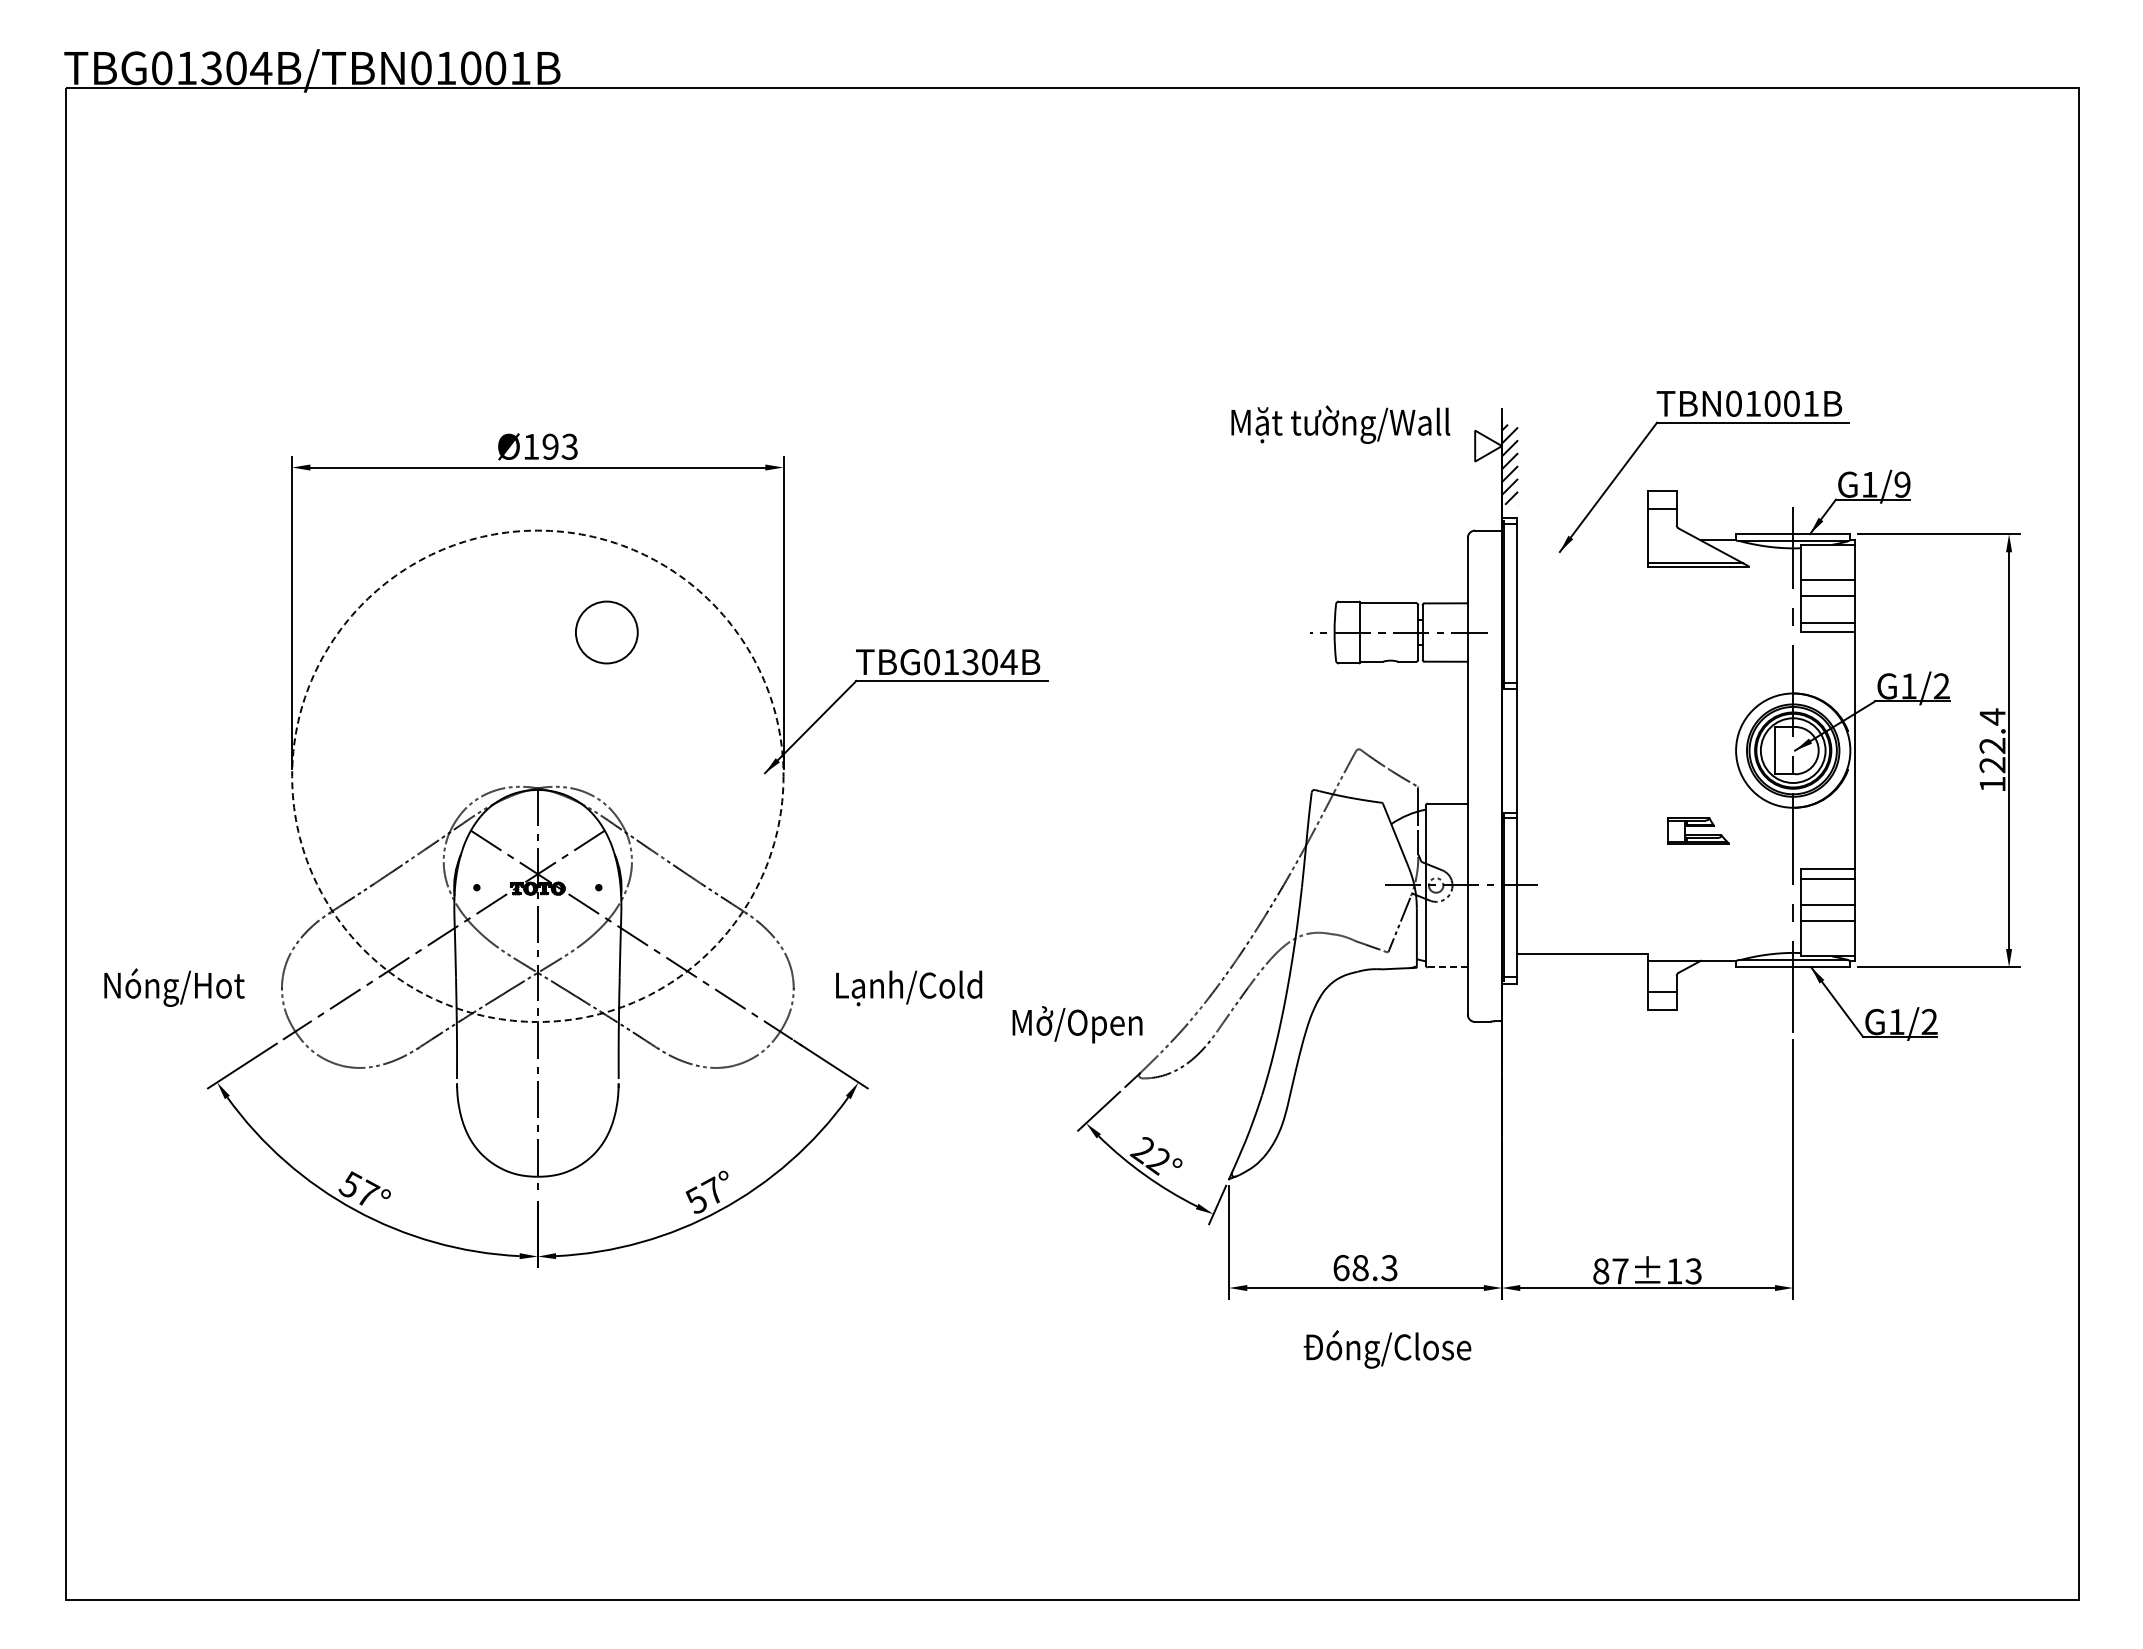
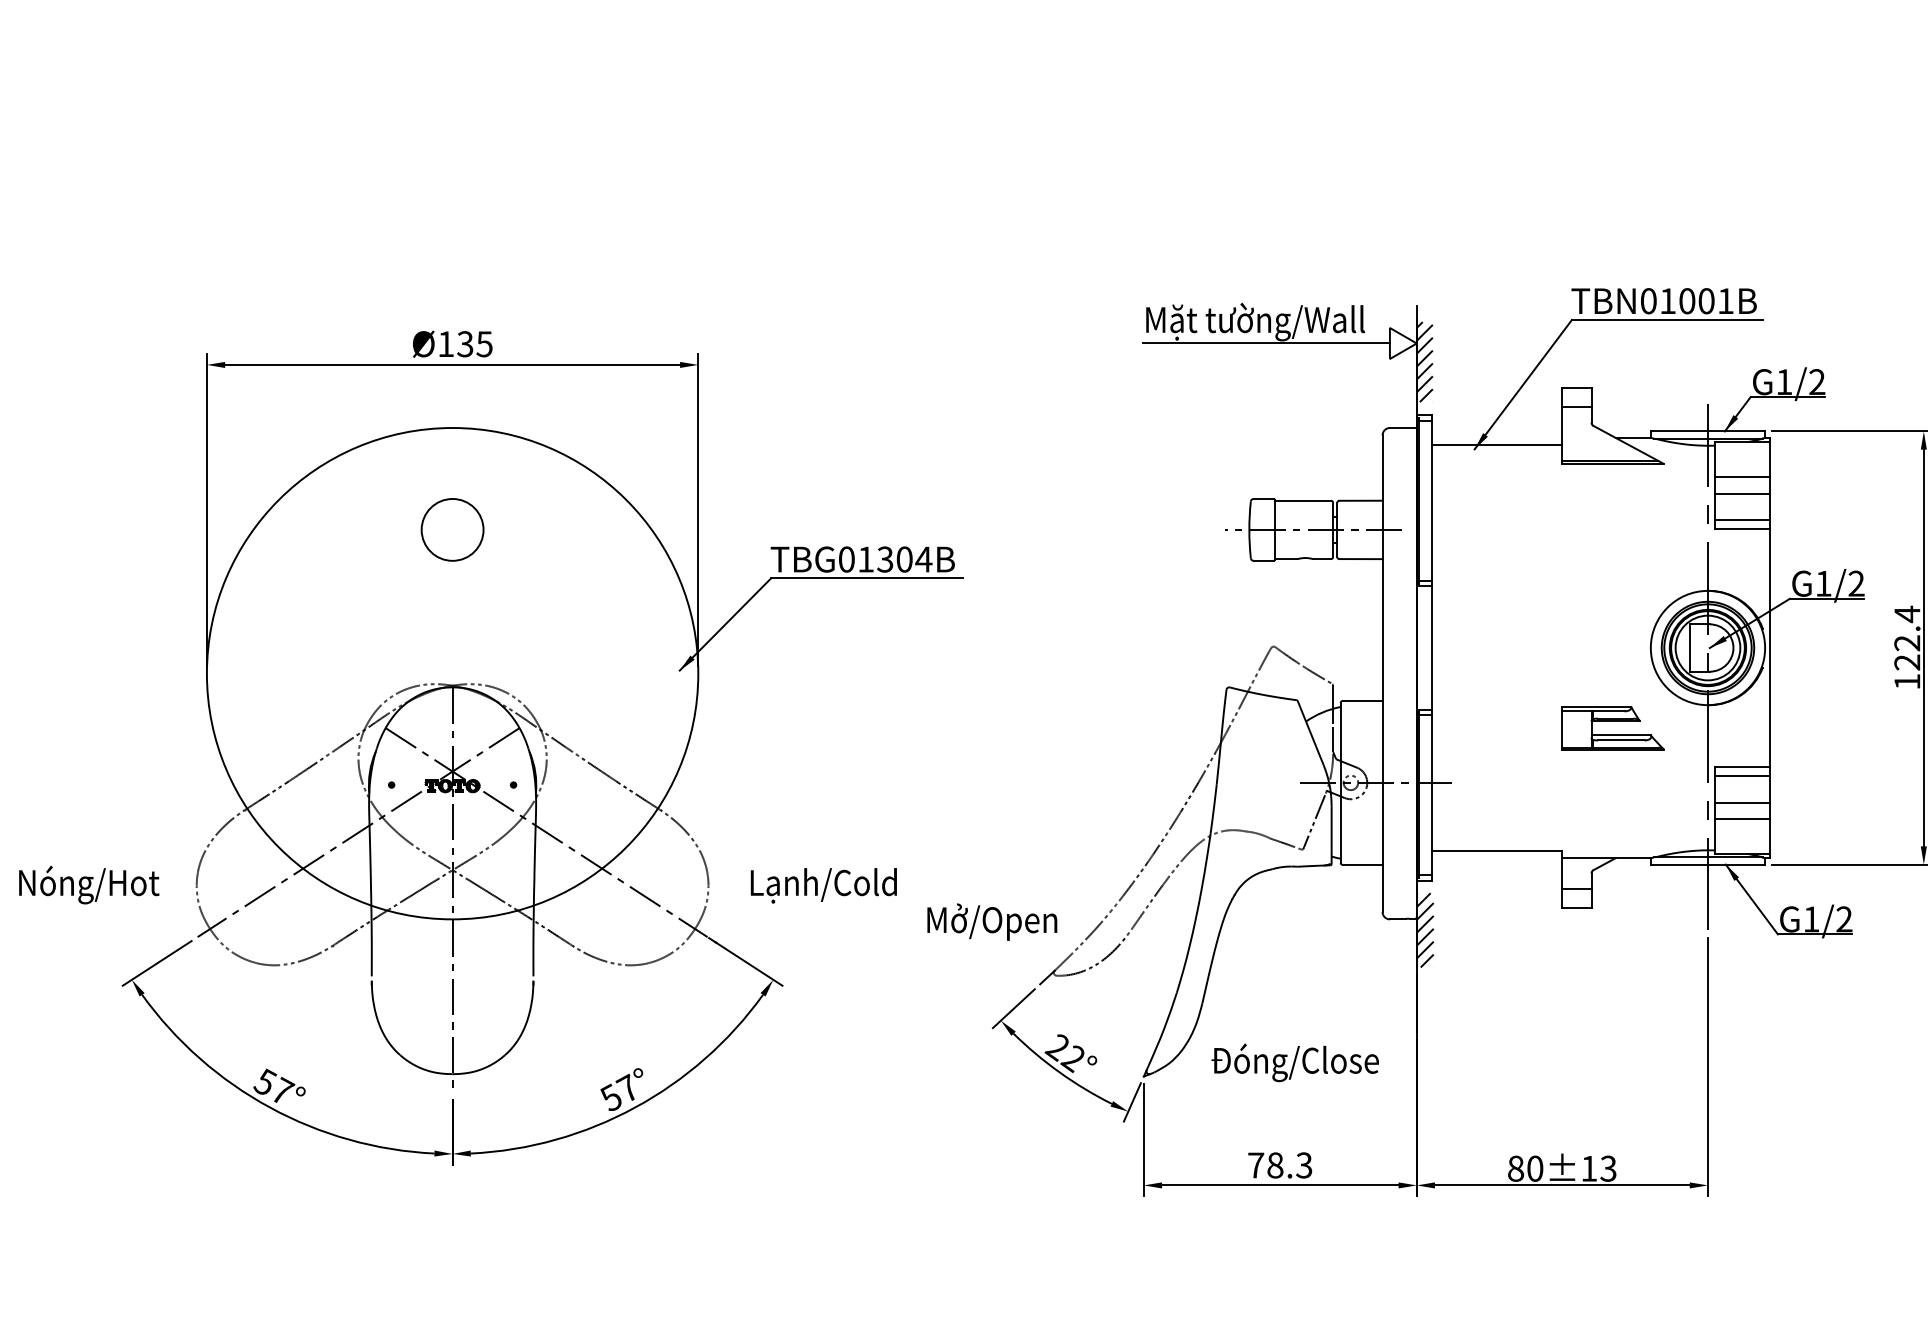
text: (559, 446) -> (474, 343), Ø193 -> Ø135
line: (1351, 446) -> (1266, 343), added
text: (1902, 484) -> (1817, 381), G1/9 -> G1/2
line: (1581, 547) -> (1496, 444), added
circle: (606, 632) -> (452, 529), moved
circle: (537, 775) -> (452, 672), dashed -> solid
part: (1698, 830) -> (1613, 727), size x1.67
line: (1447, 967) -> (1362, 864), dashed -> solid
hatch: (1510, 1032) -> (1425, 929), added
text: (1341, 1268) -> (1256, 1165), 68.3 -> 78.3
text: (1620, 1271) -> (1535, 1168), 87±13 -> 80±13
text: (1387, 1349) -> (1295, 1062), moved

